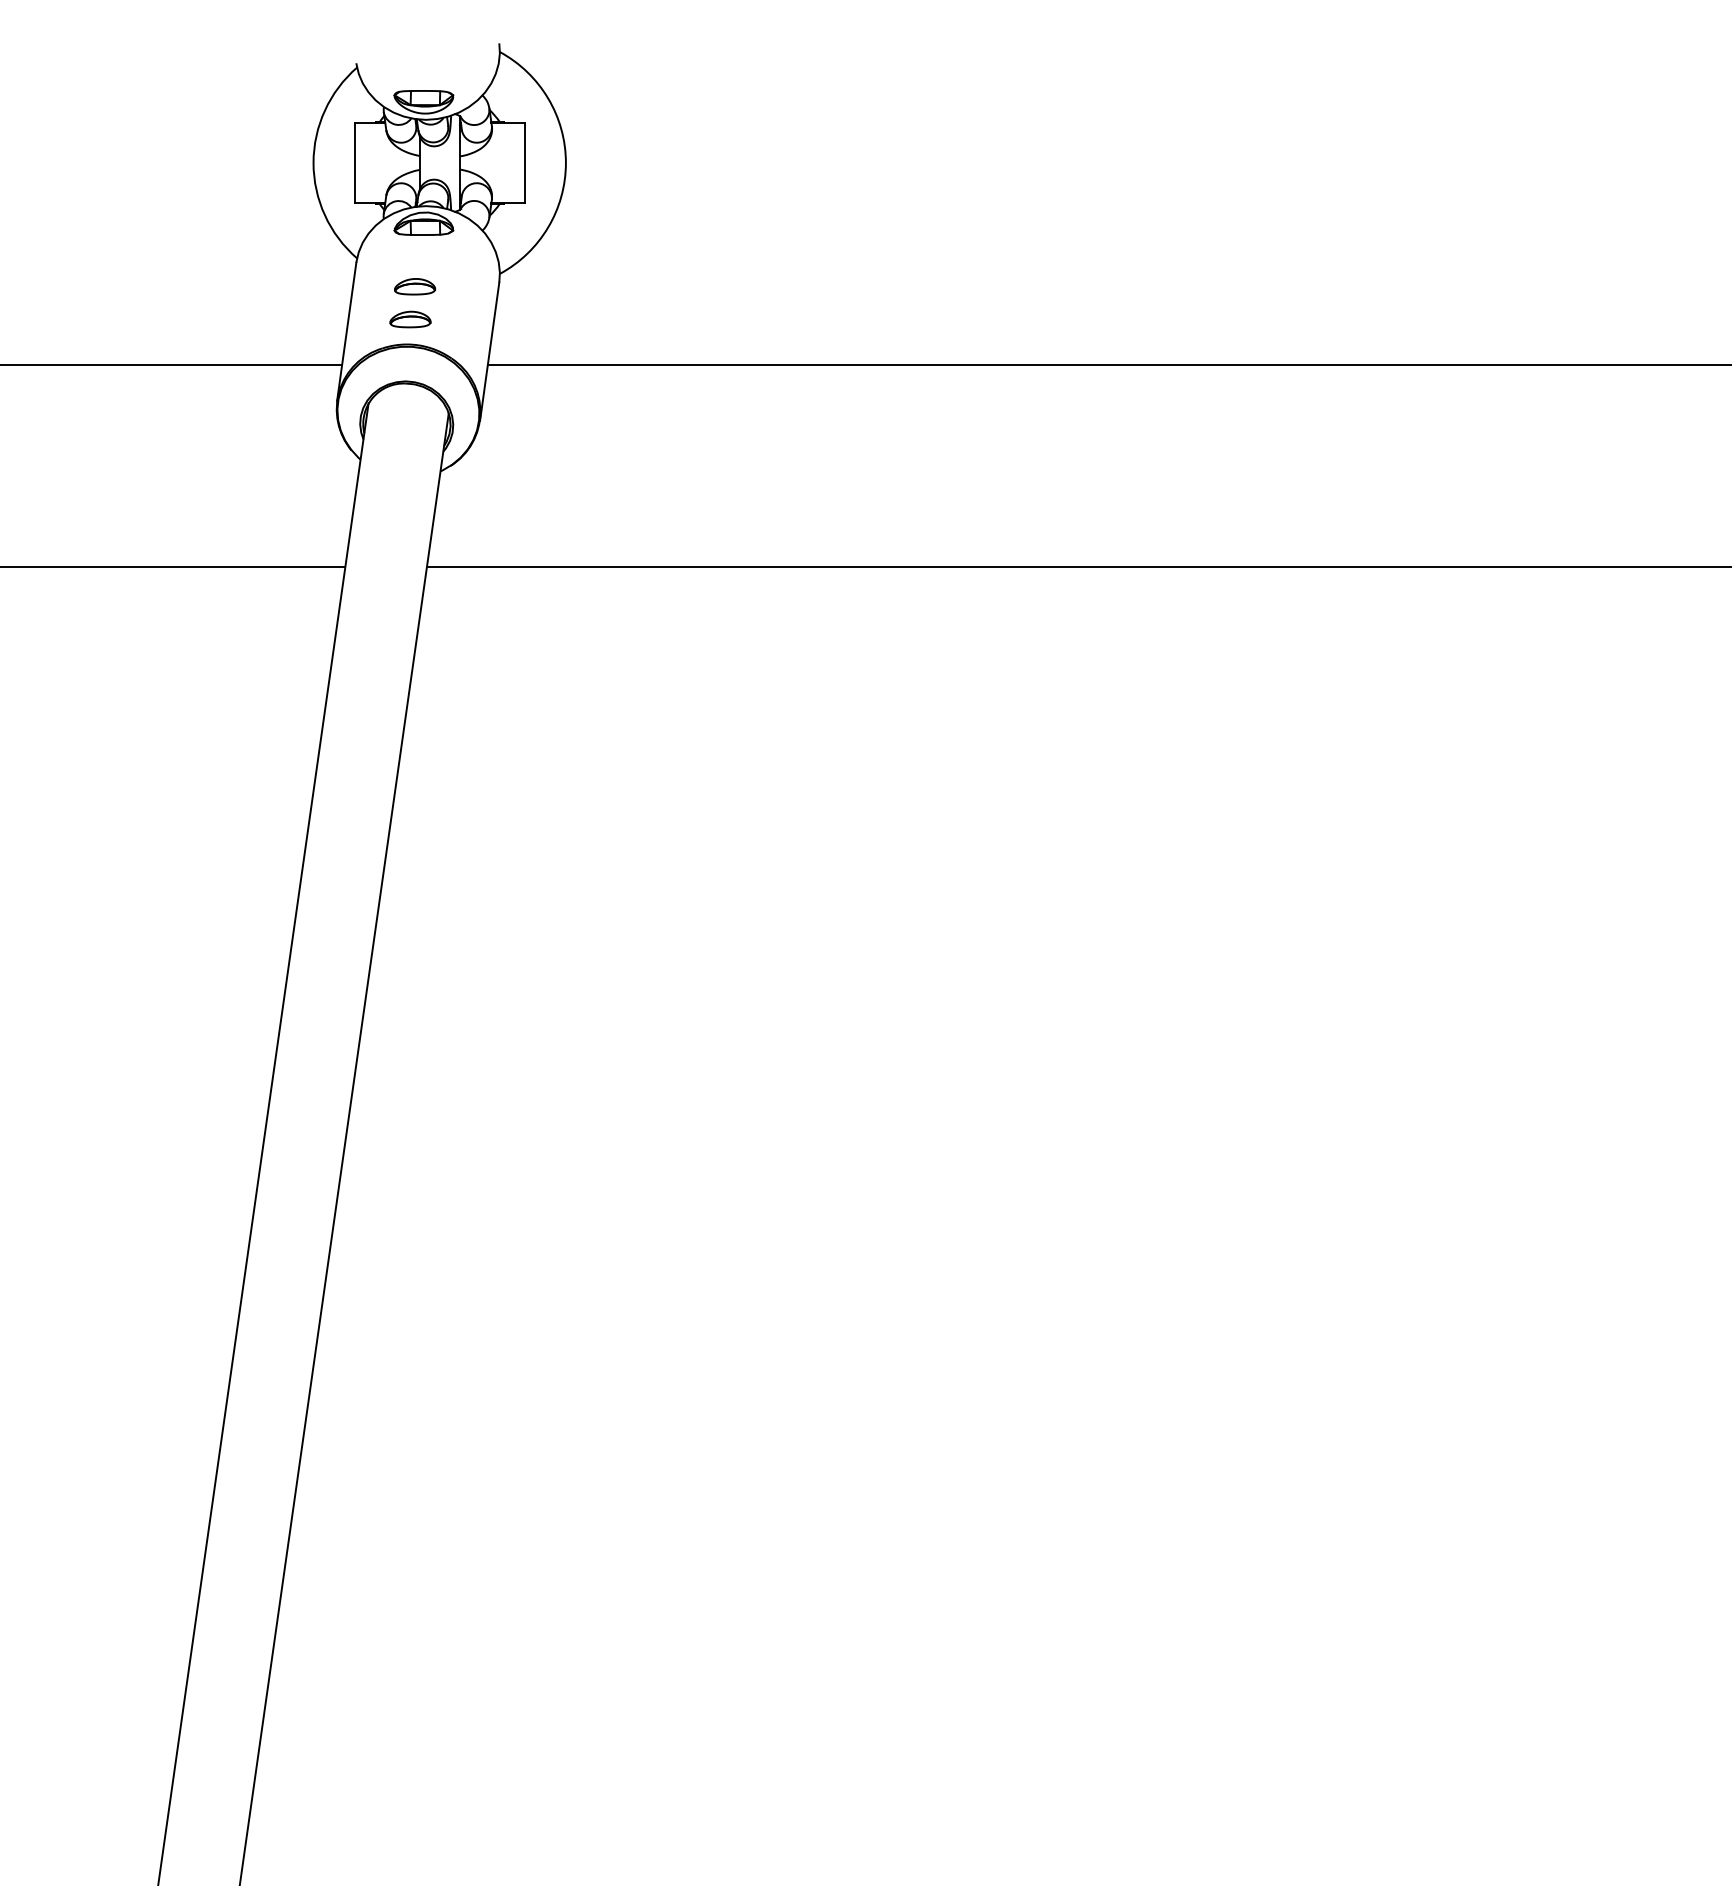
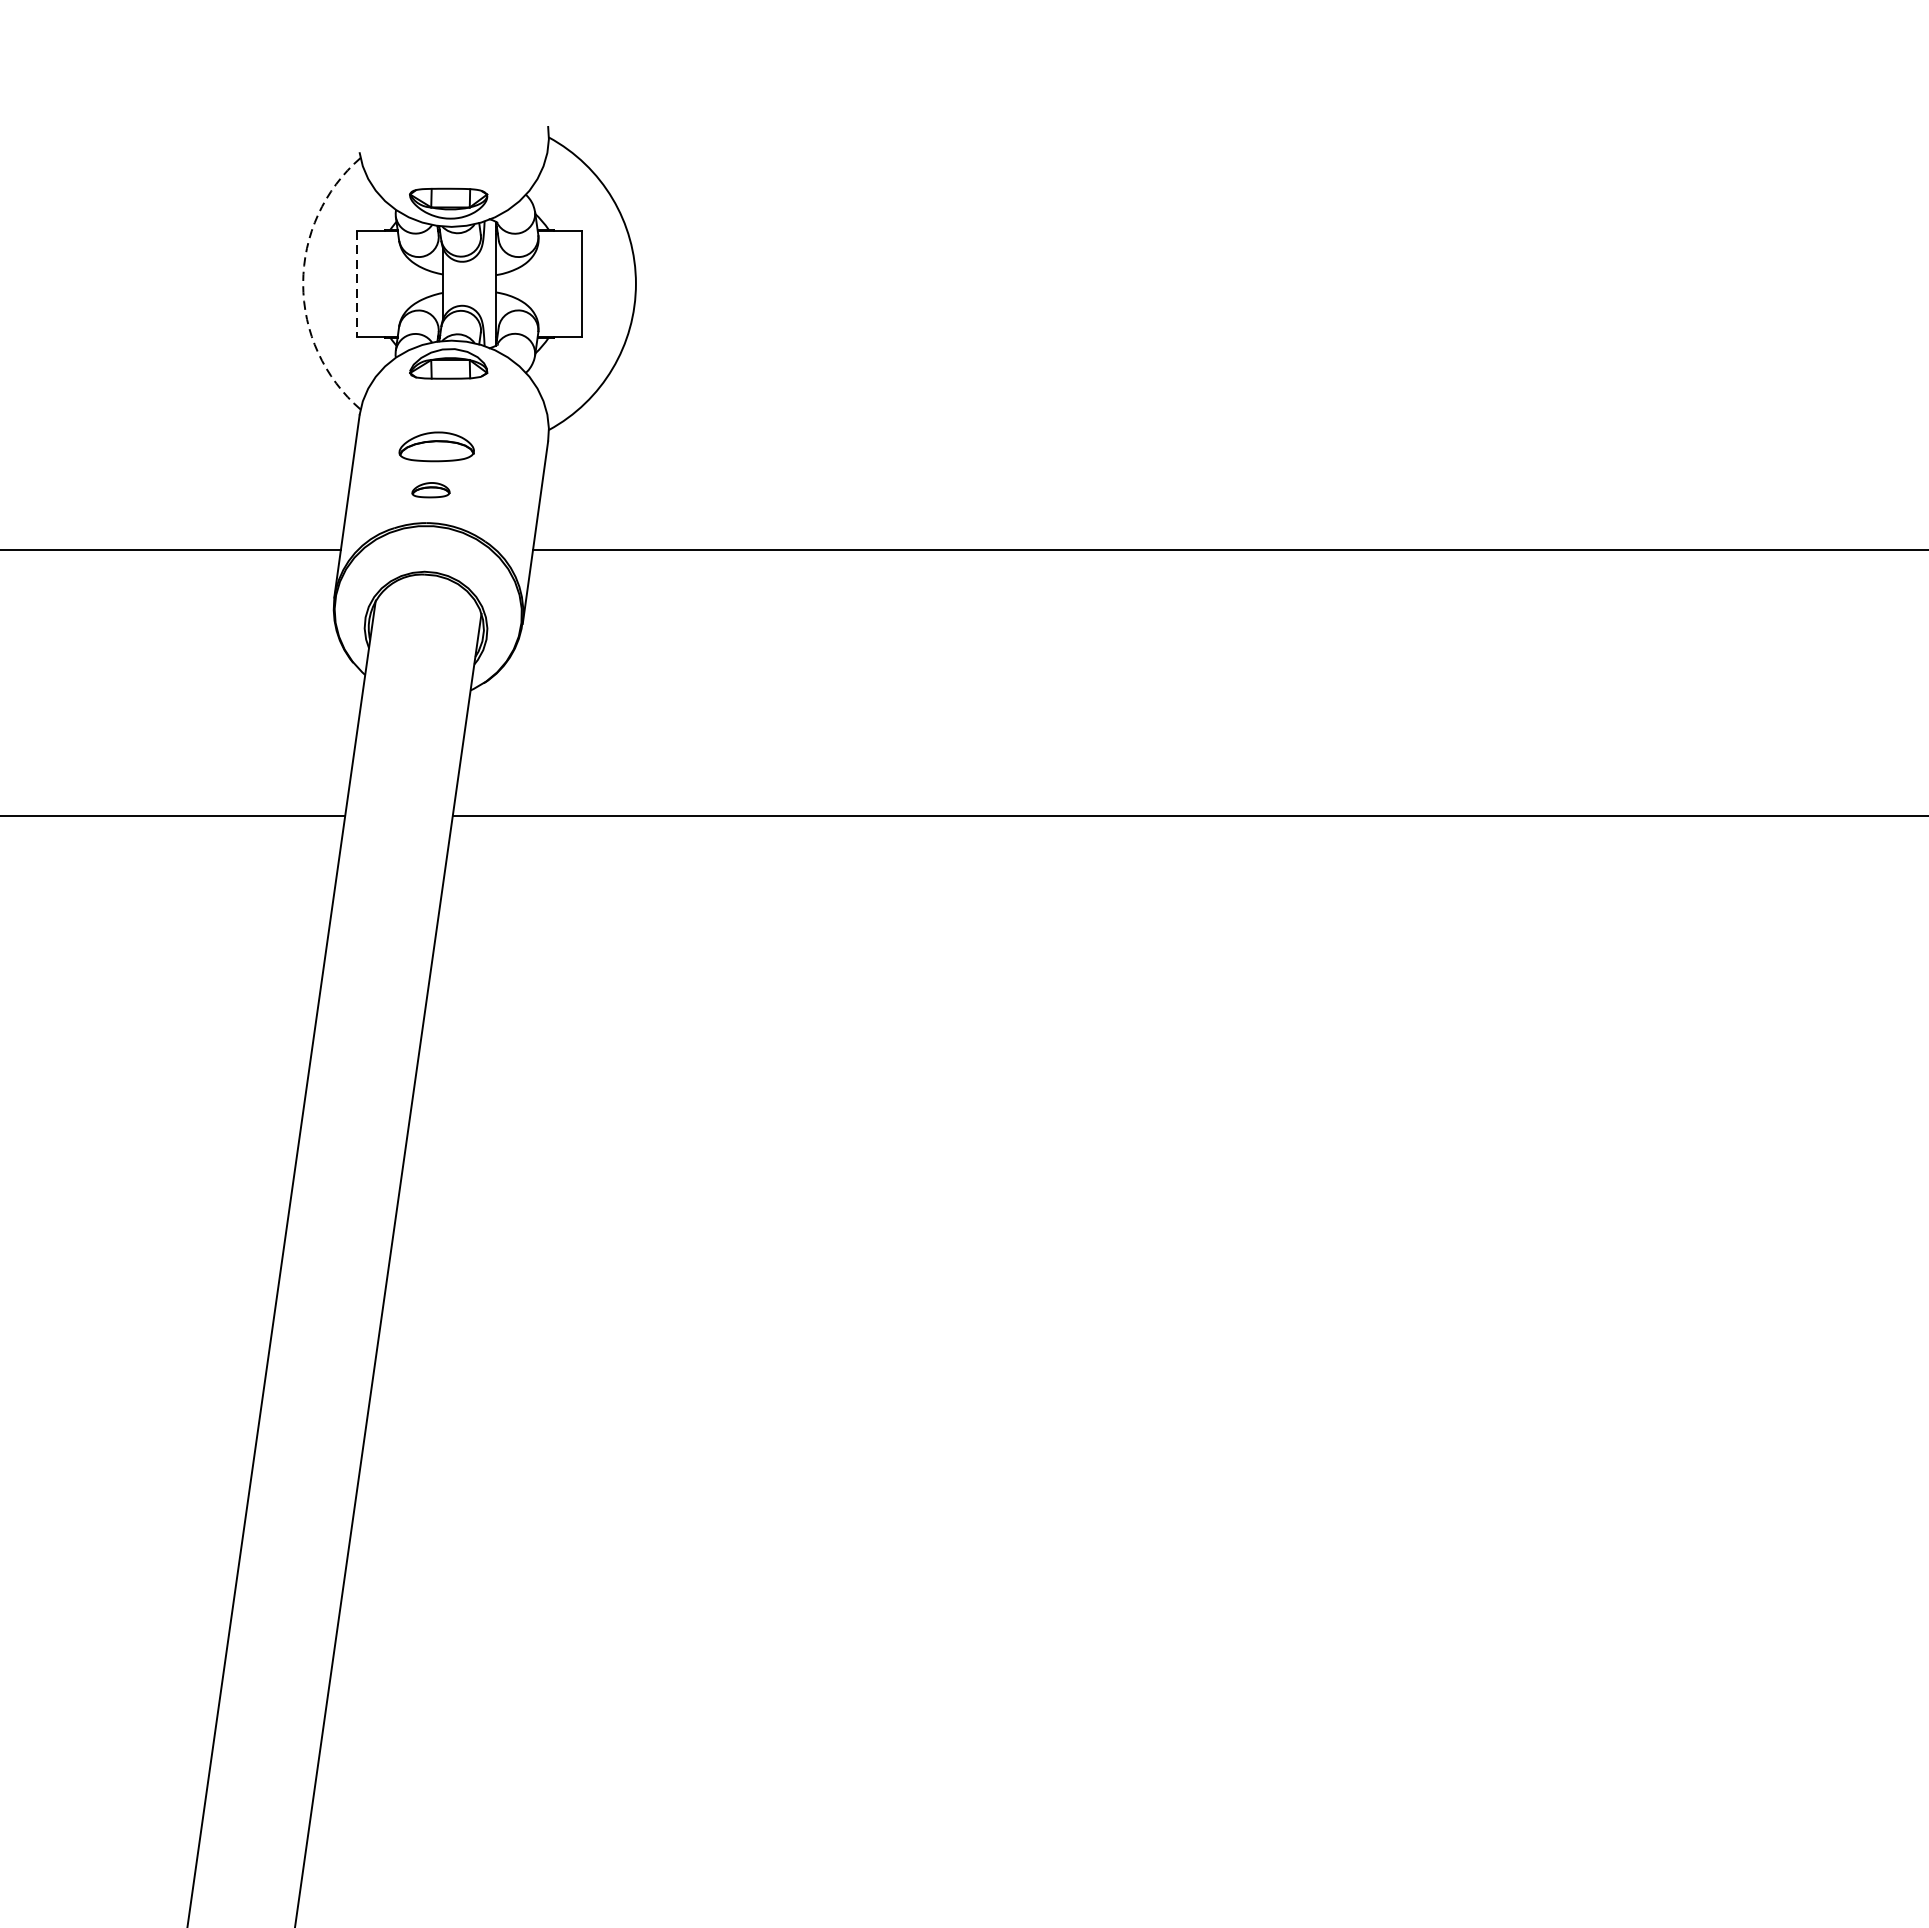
arc: (313, 162) -> (303, 283), solid -> dashed
line: (354, 163) -> (357, 284), solid -> dashed
part: (415, 286) -> (437, 446), size x1.4
part: (410, 319) -> (431, 490), size x0.7

